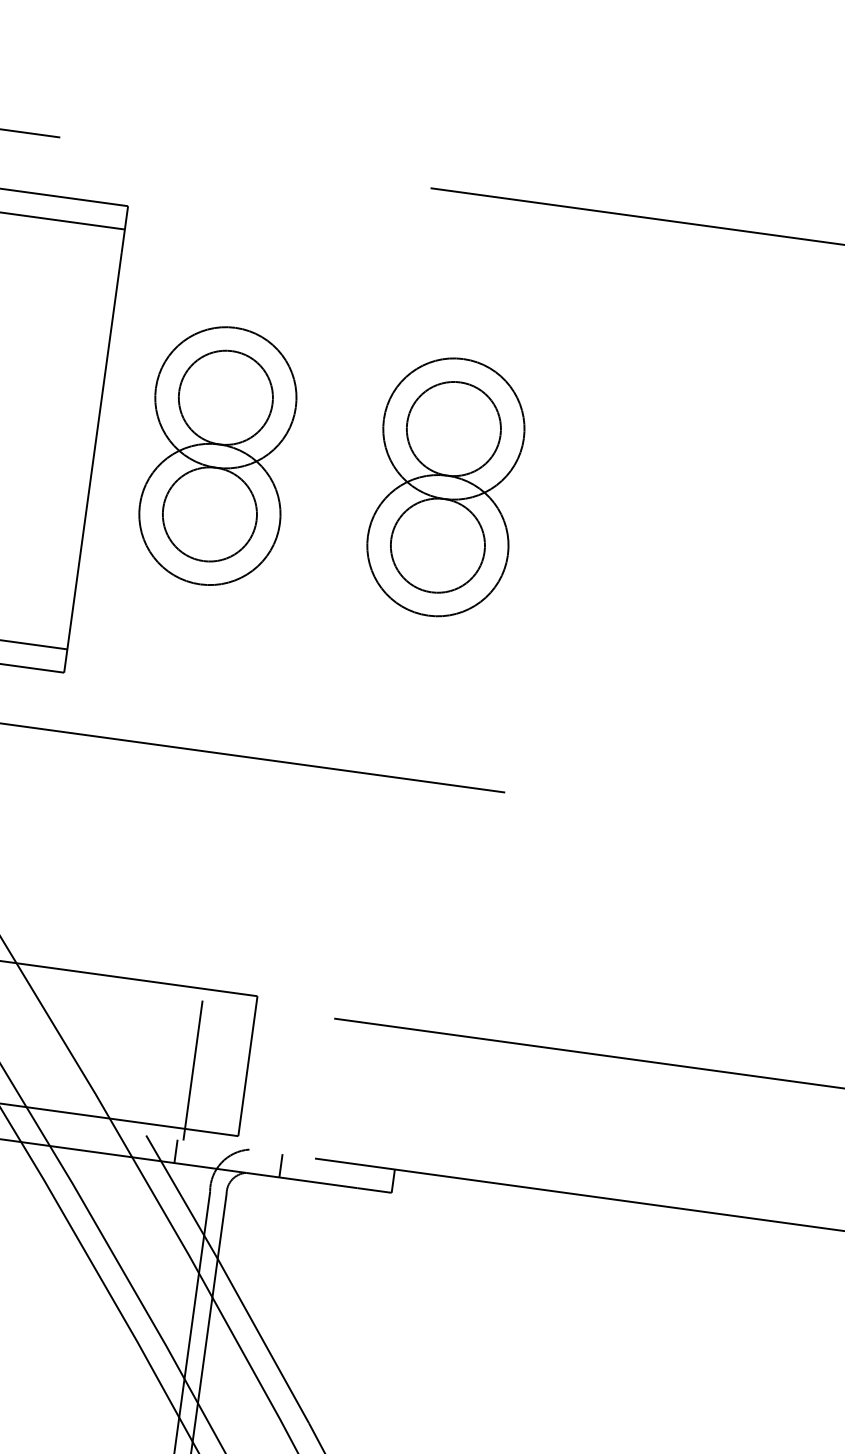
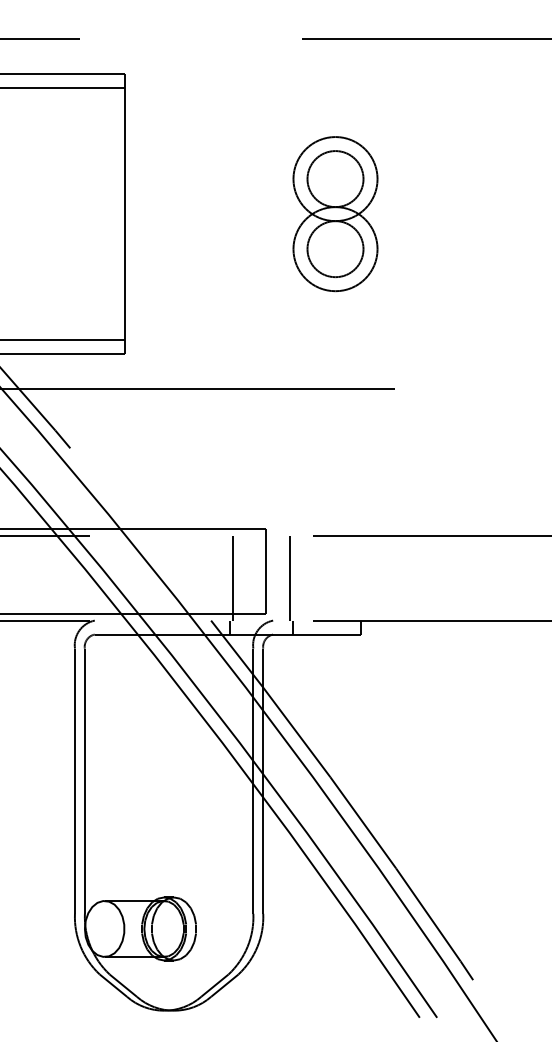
part: (217, 456) -> (198, 214), removed
line: (286, 1083) -> (289, 578), added

